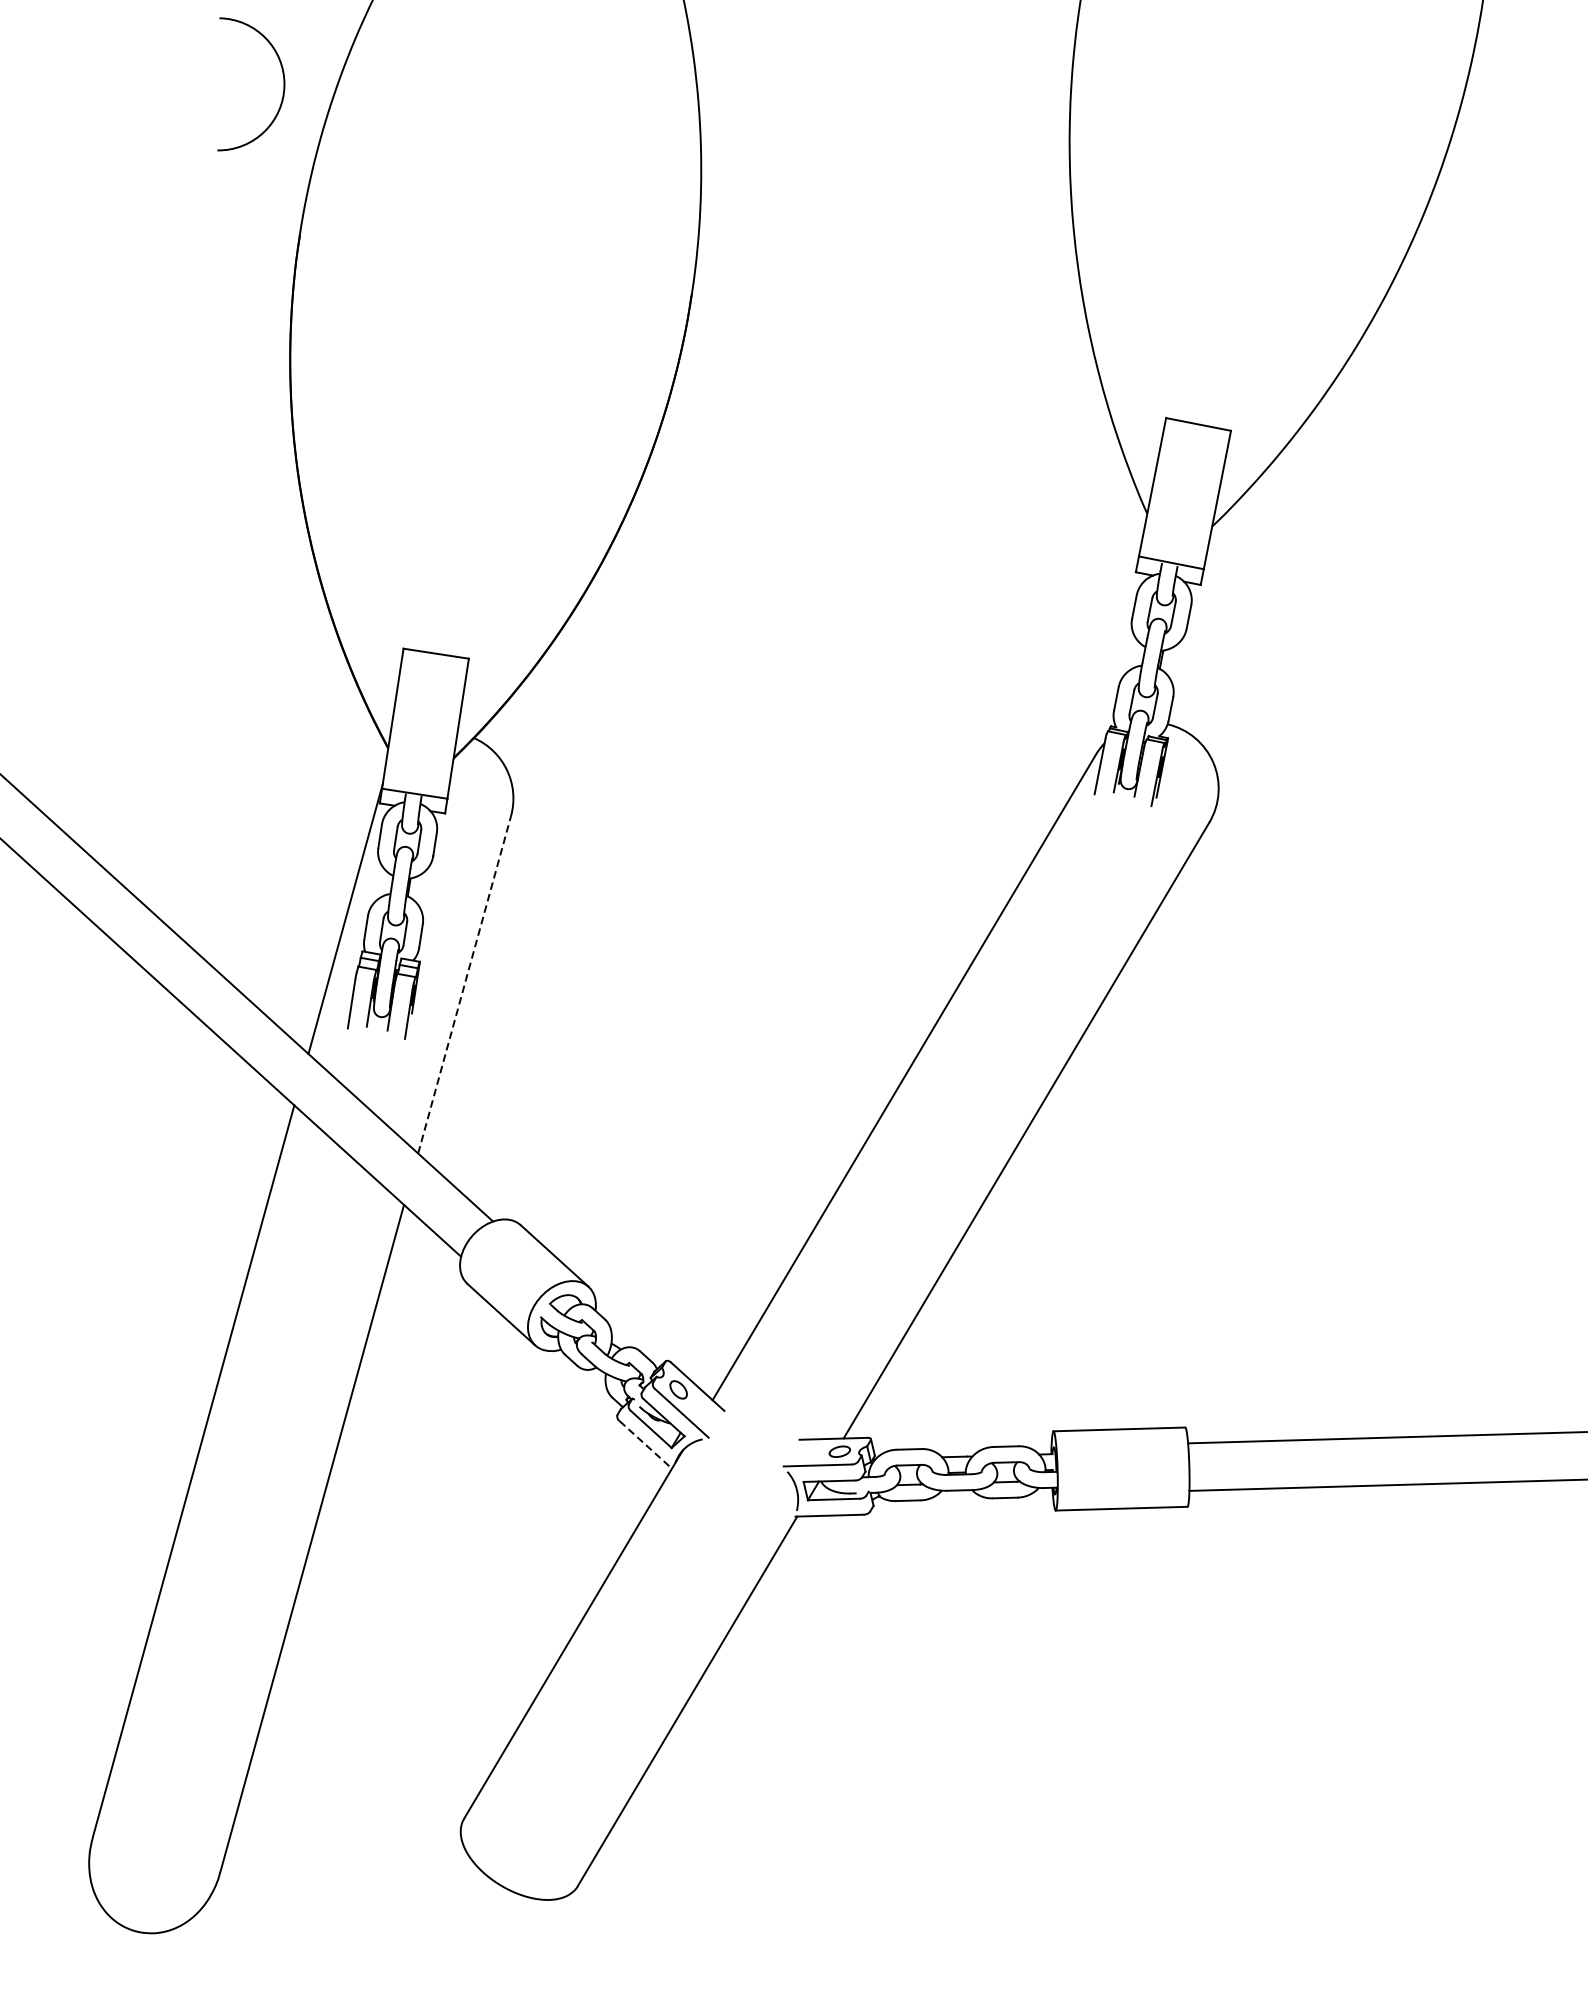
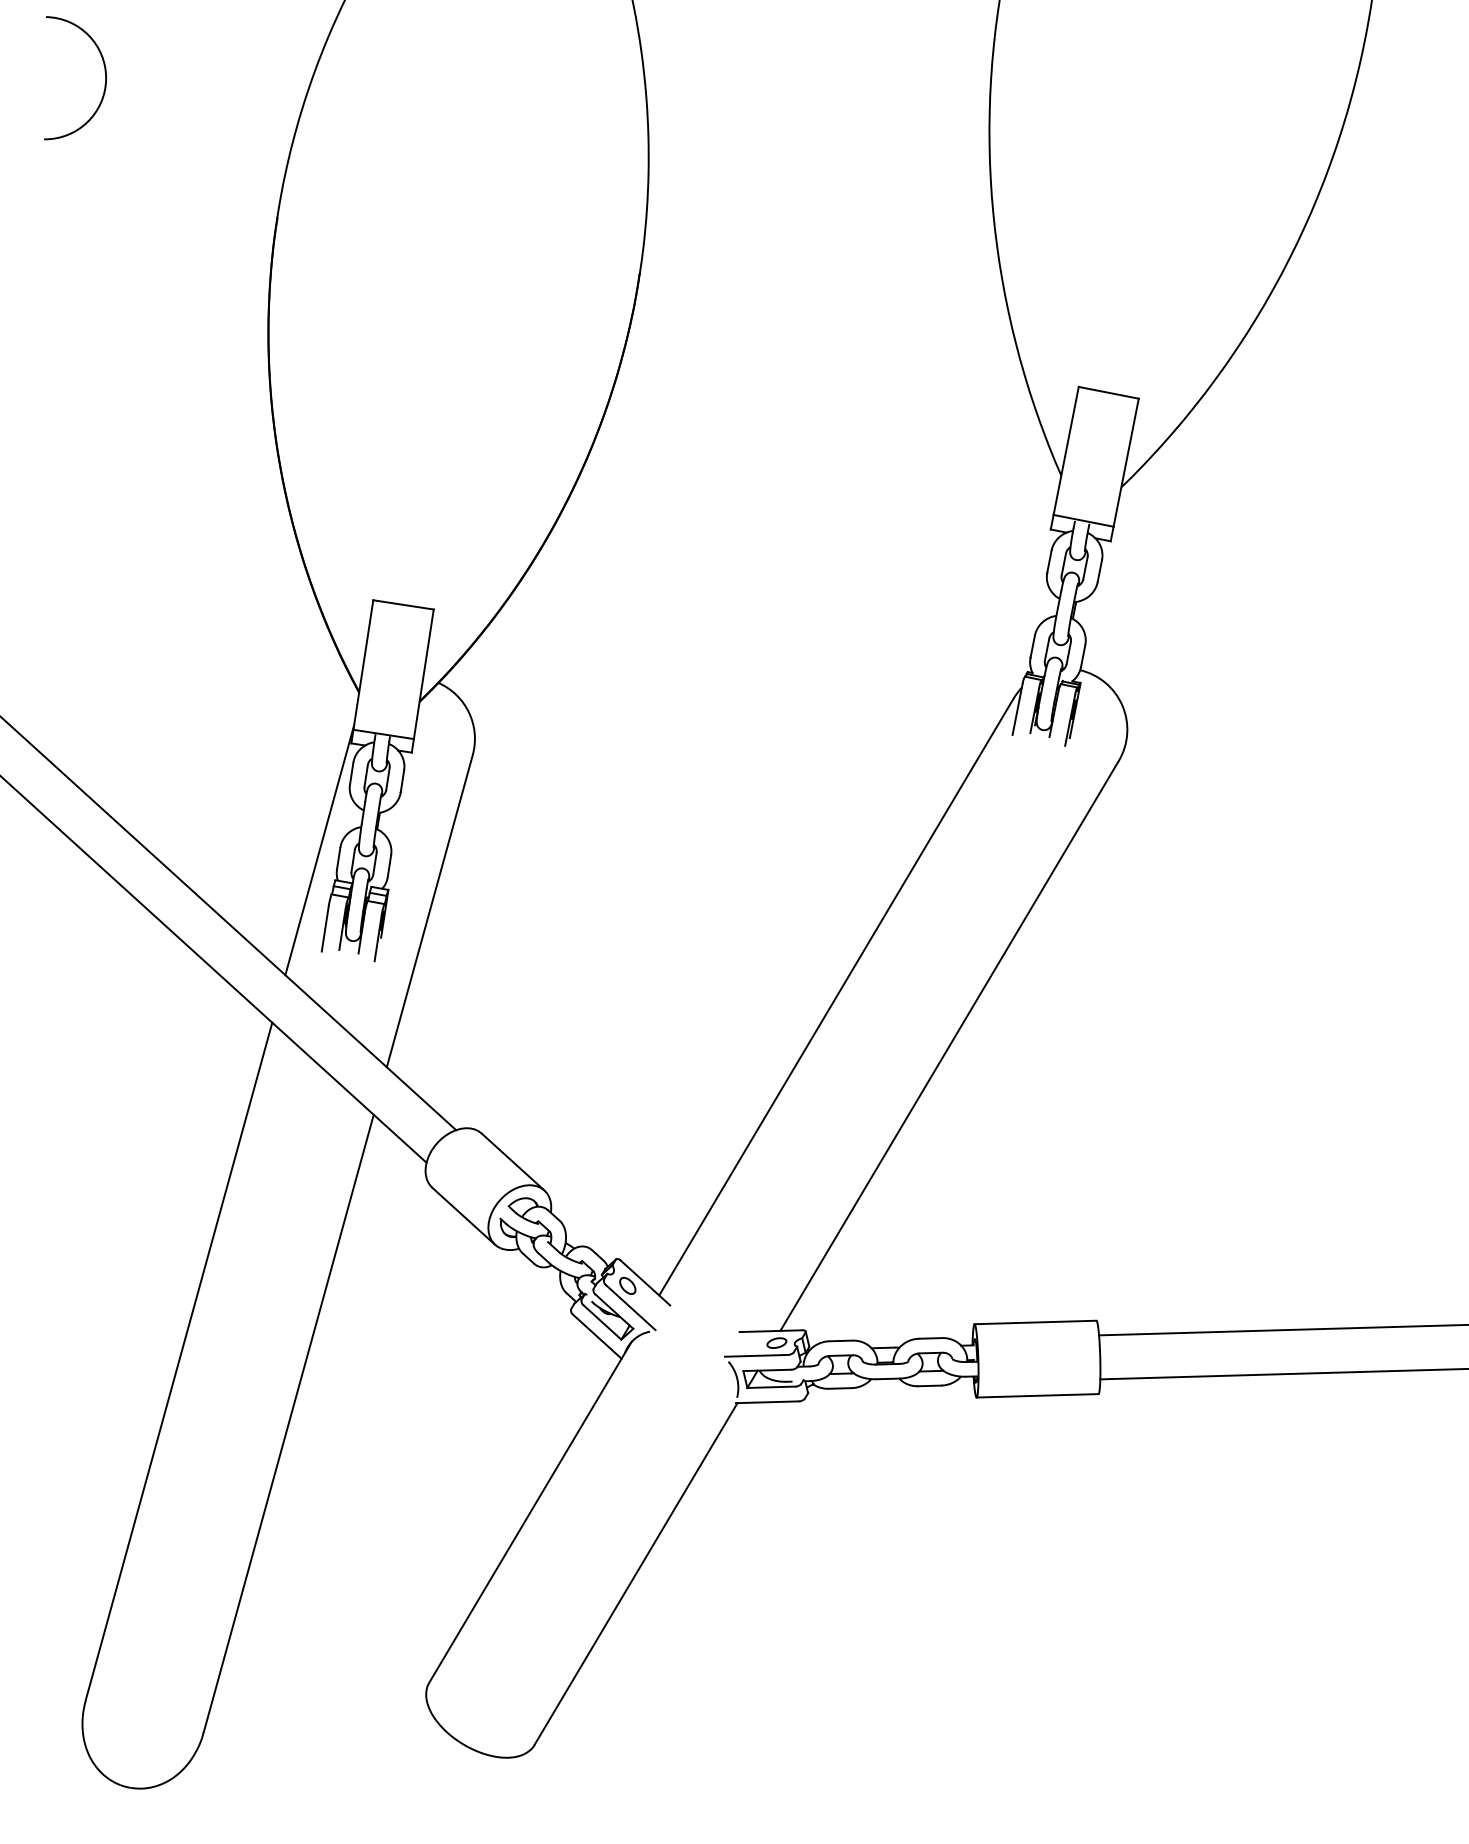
arc: (282, 91) -> (104, 84), moved
line: (464, 985) -> (429, 911), dashed -> solid
line: (645, 1444) -> (597, 1336), dashed -> solid

